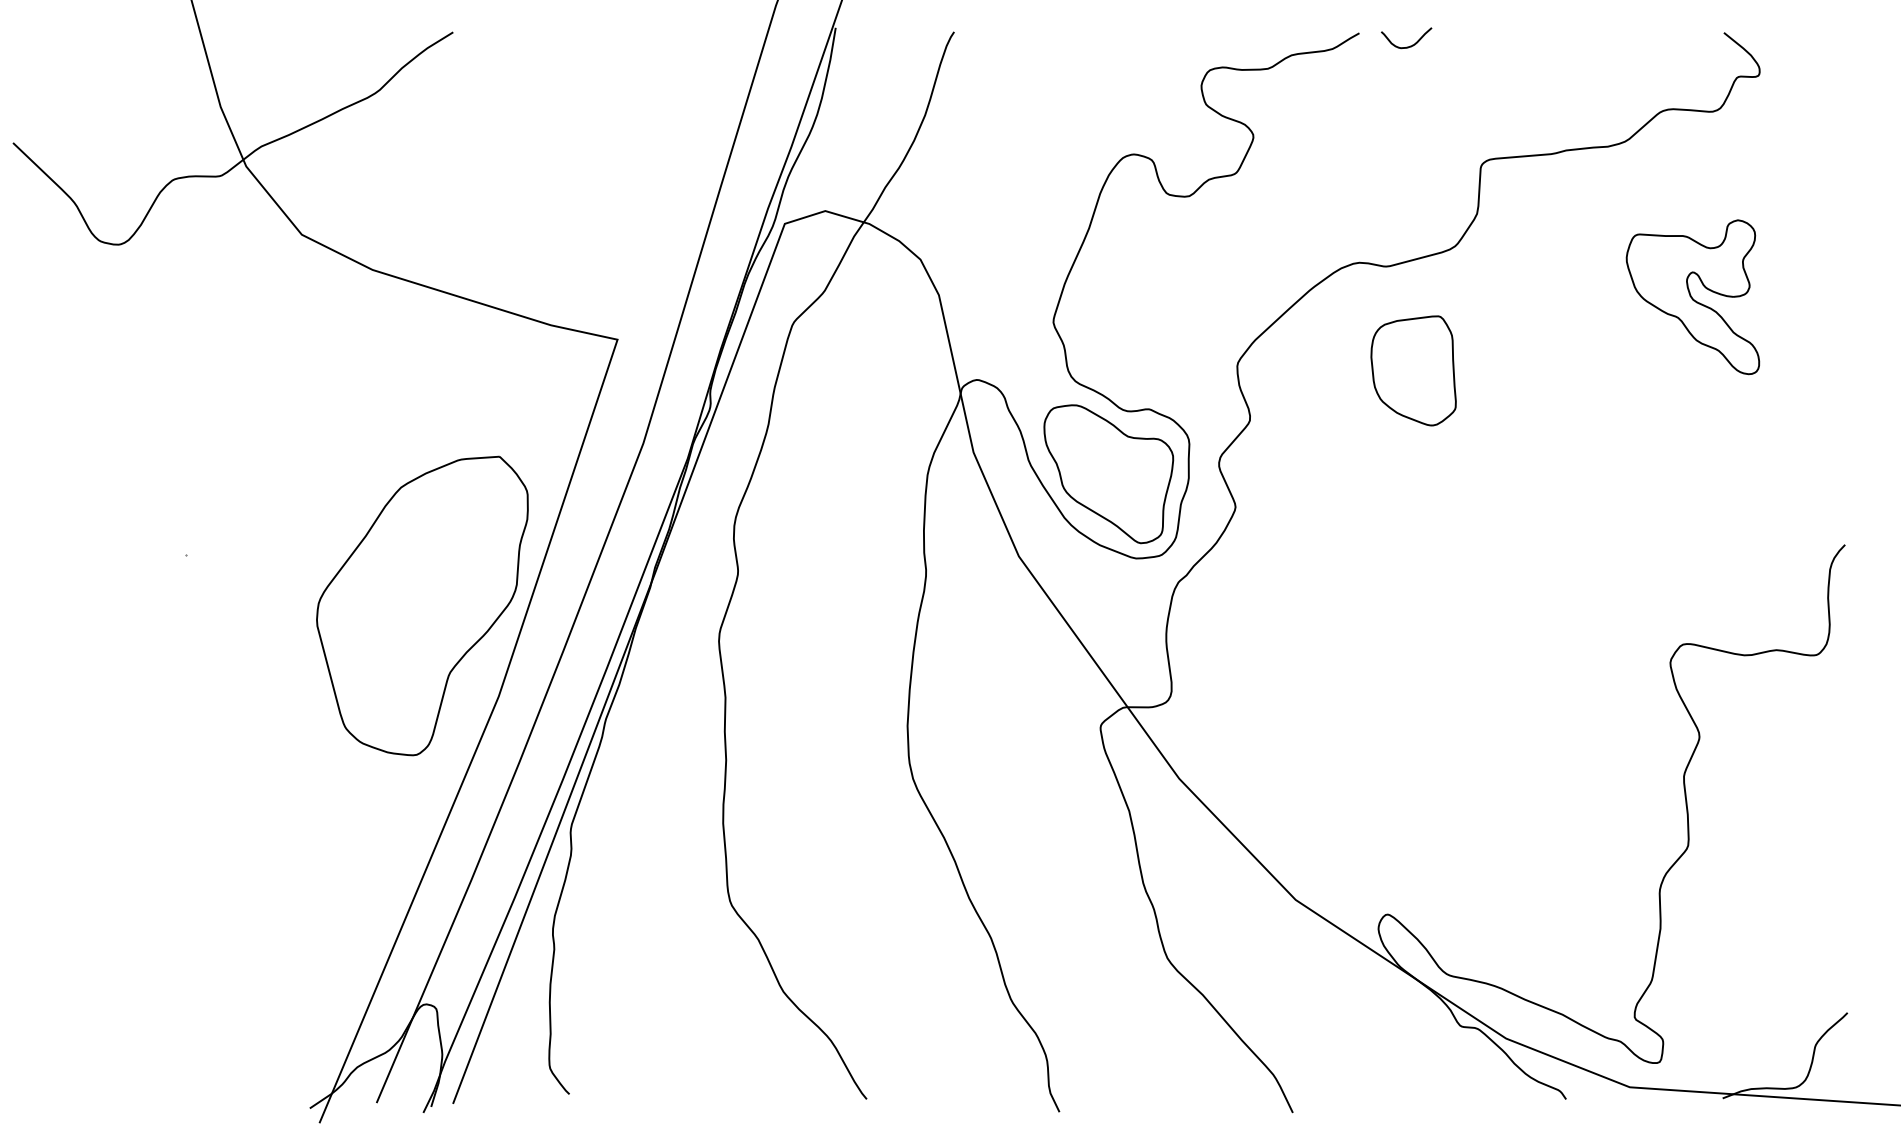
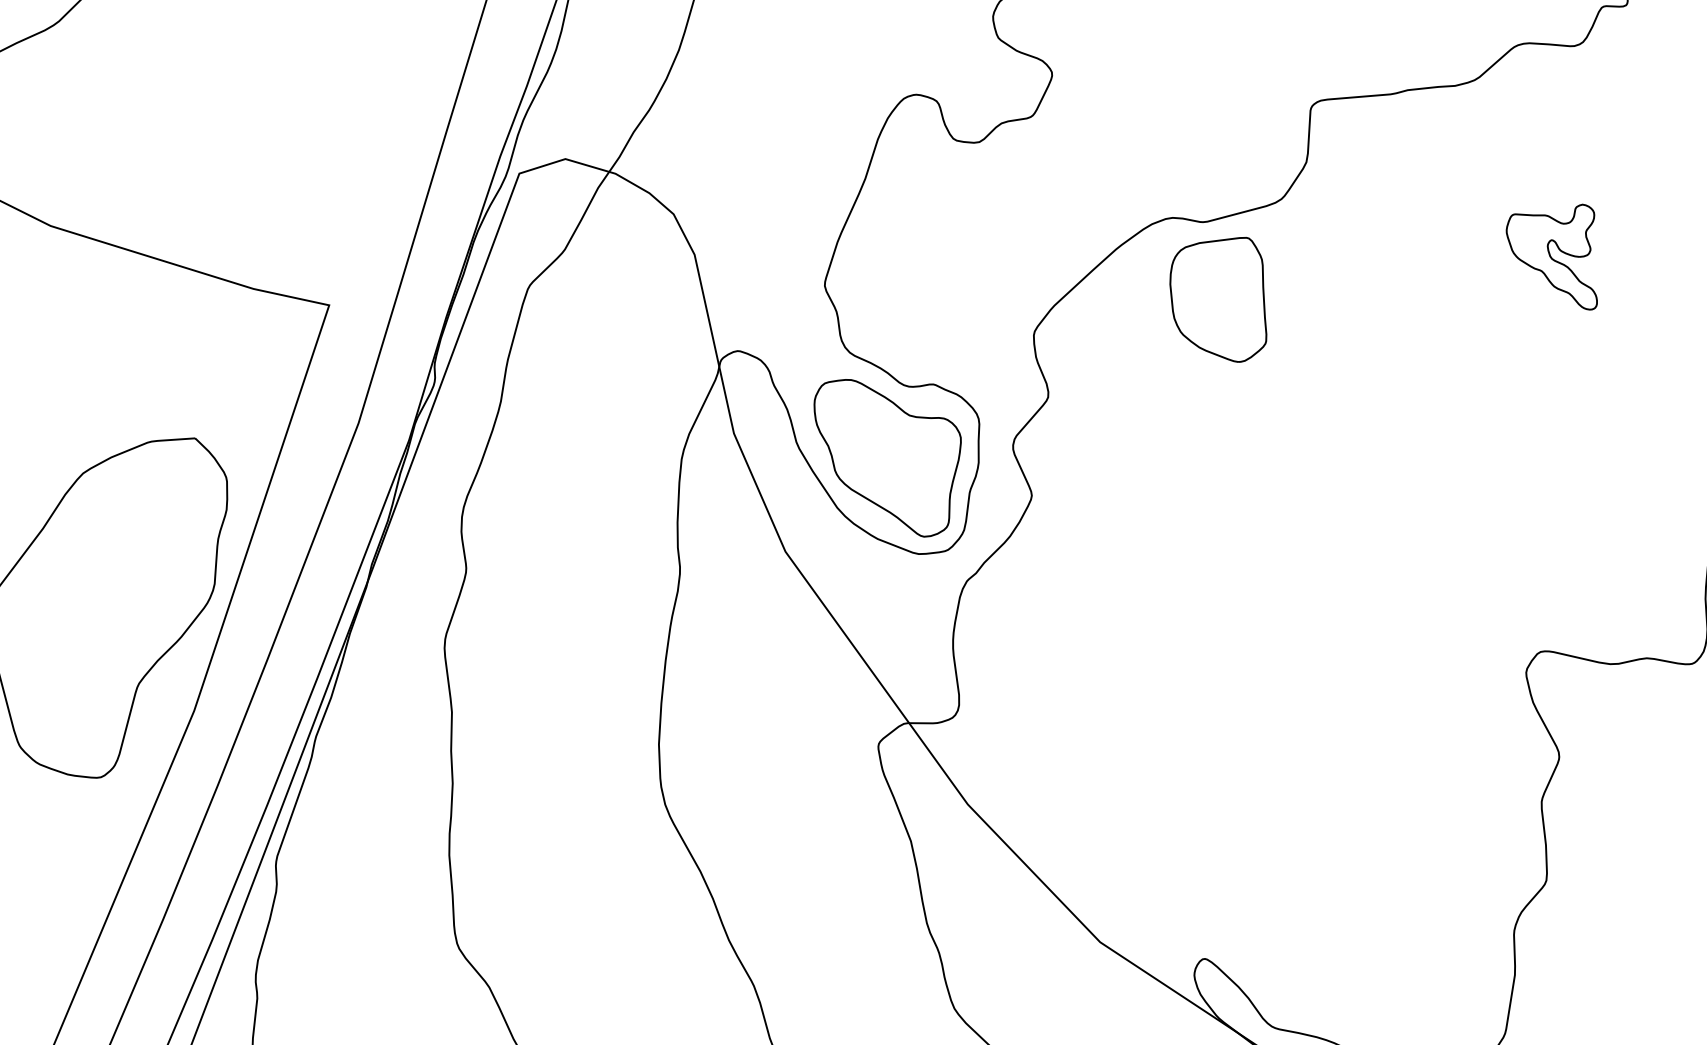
part: (1692, 297) -> (1551, 257), size x0.6
part: (1413, 370) -> (1218, 299), moved

